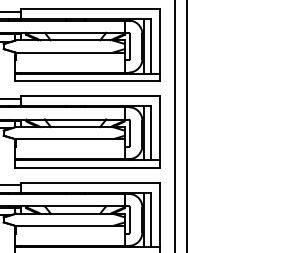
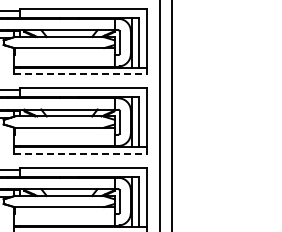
line: (87, 81) -> (80, 74), solid -> dashed
line: (87, 167) -> (80, 153), solid -> dashed

